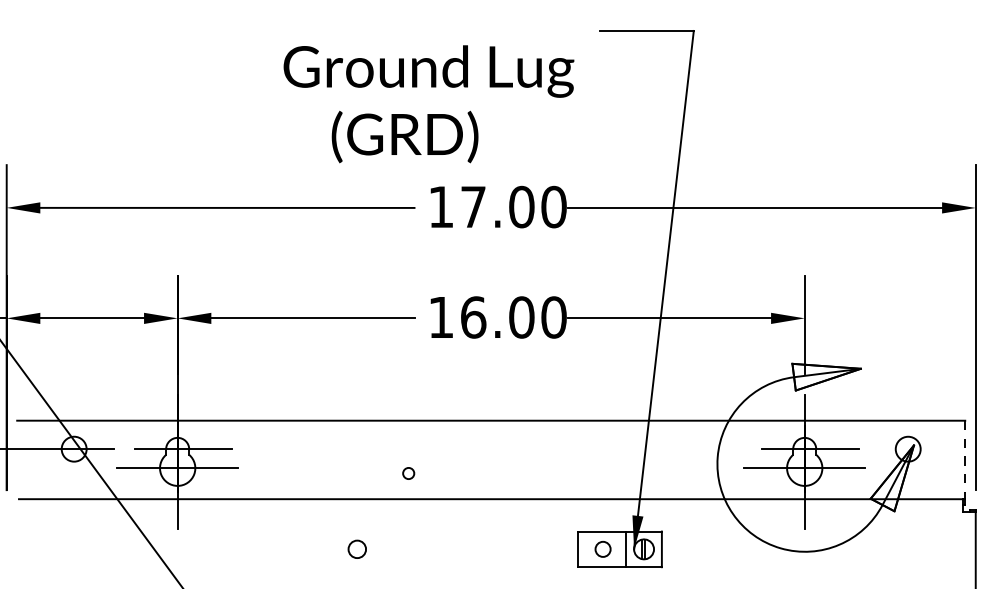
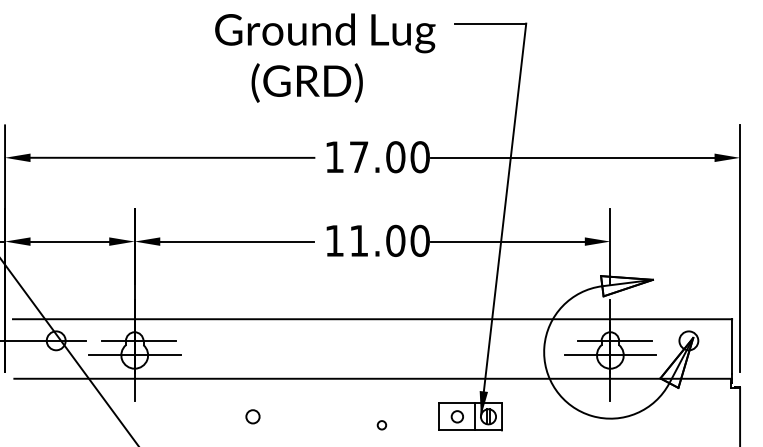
text: (429, 103) -> (325, 57), moved
text: (472, 316) -> (358, 240), 16.00 -> 11.00
line: (965, 457) -> (732, 347), dashed -> solid
circle: (408, 473) -> (381, 425), moved
circle: (356, 548) -> (252, 416), moved

